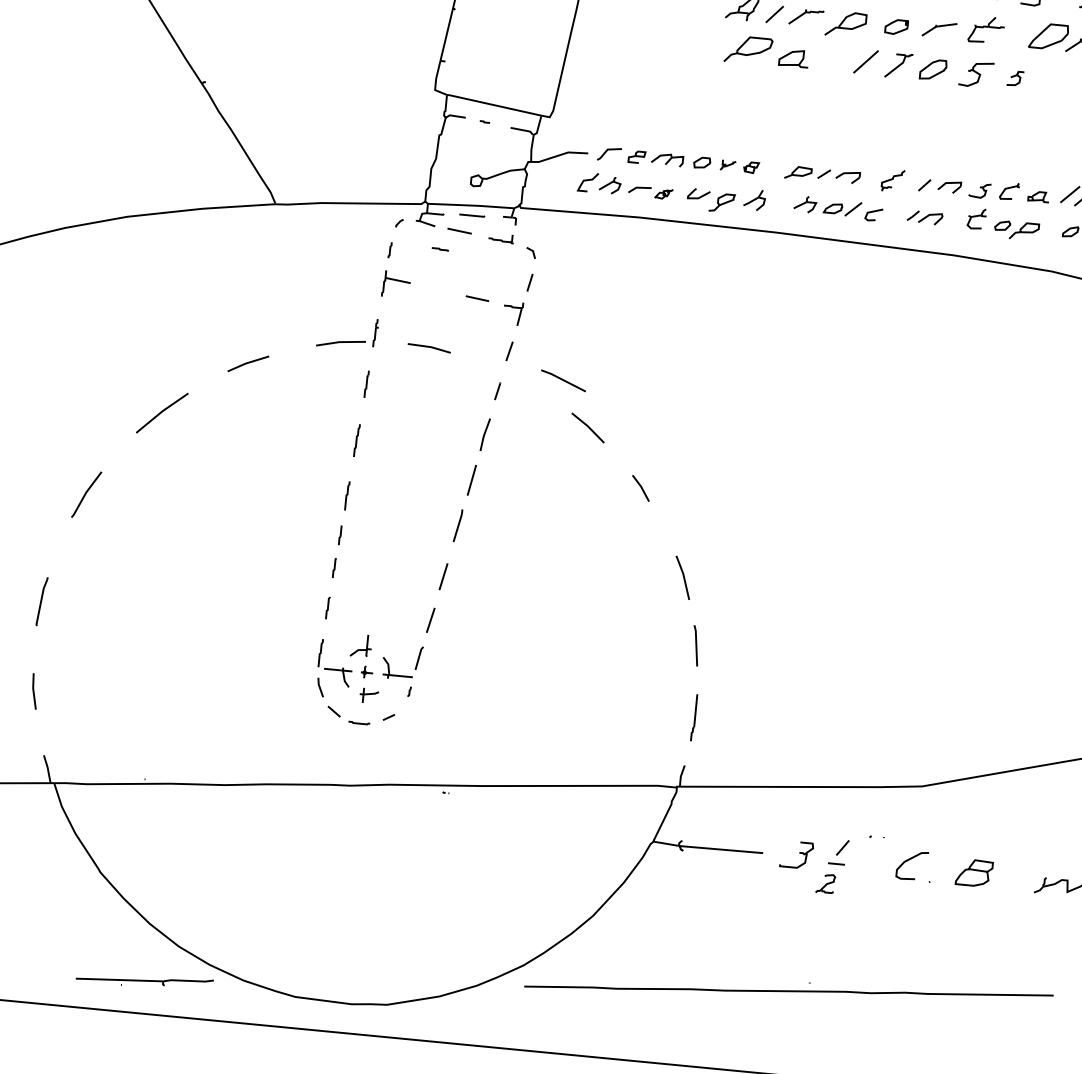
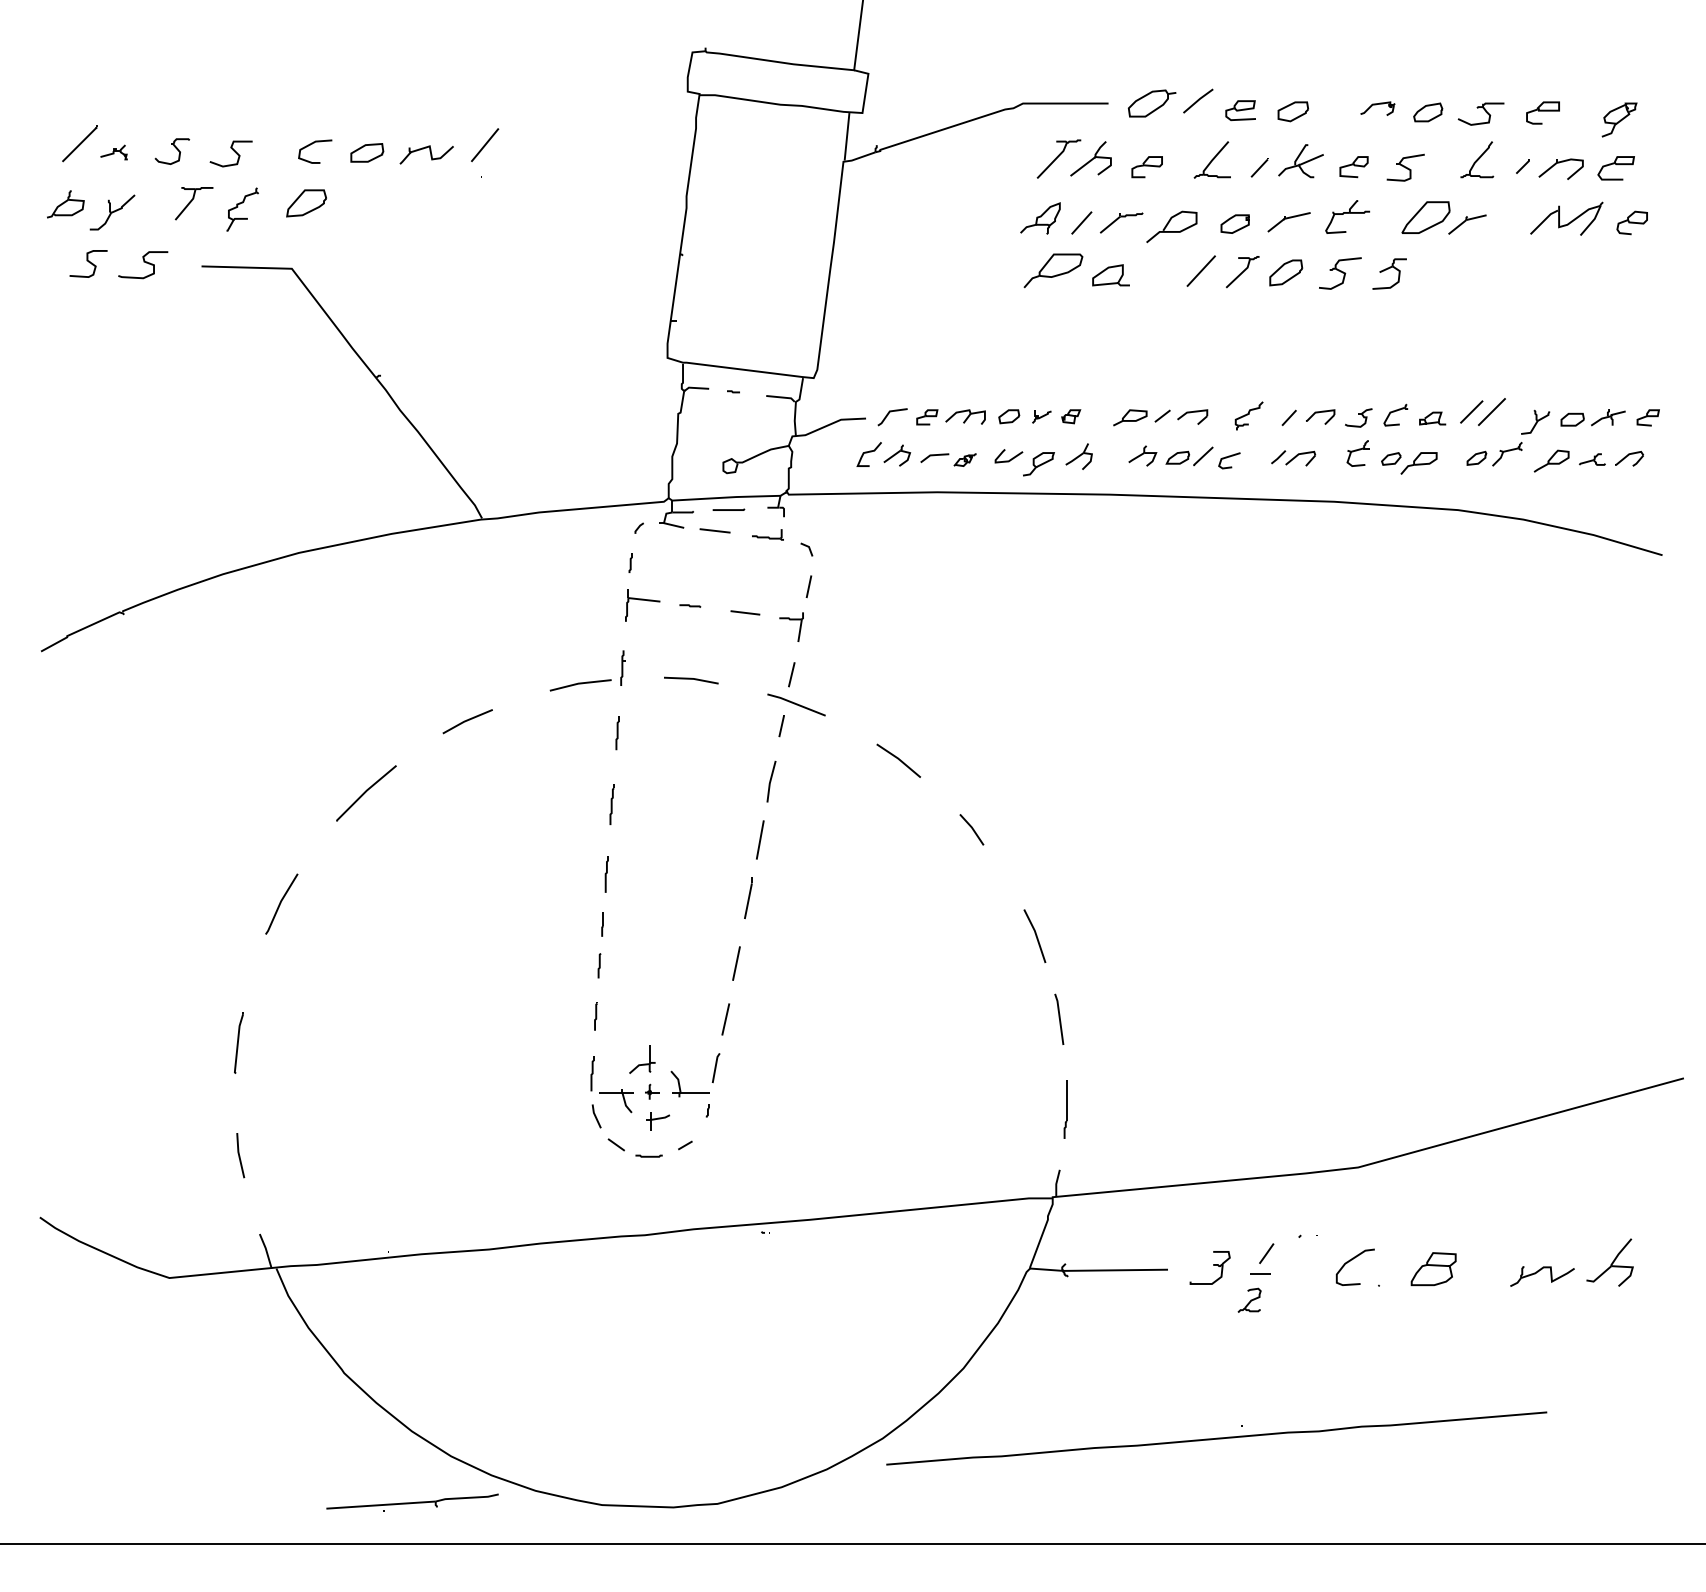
part: (1015, 78) -> (1389, 273), size x1.67
line: (440, 249) -> (690, 605), moved
line: (563, 380) -> (796, 704), moved

